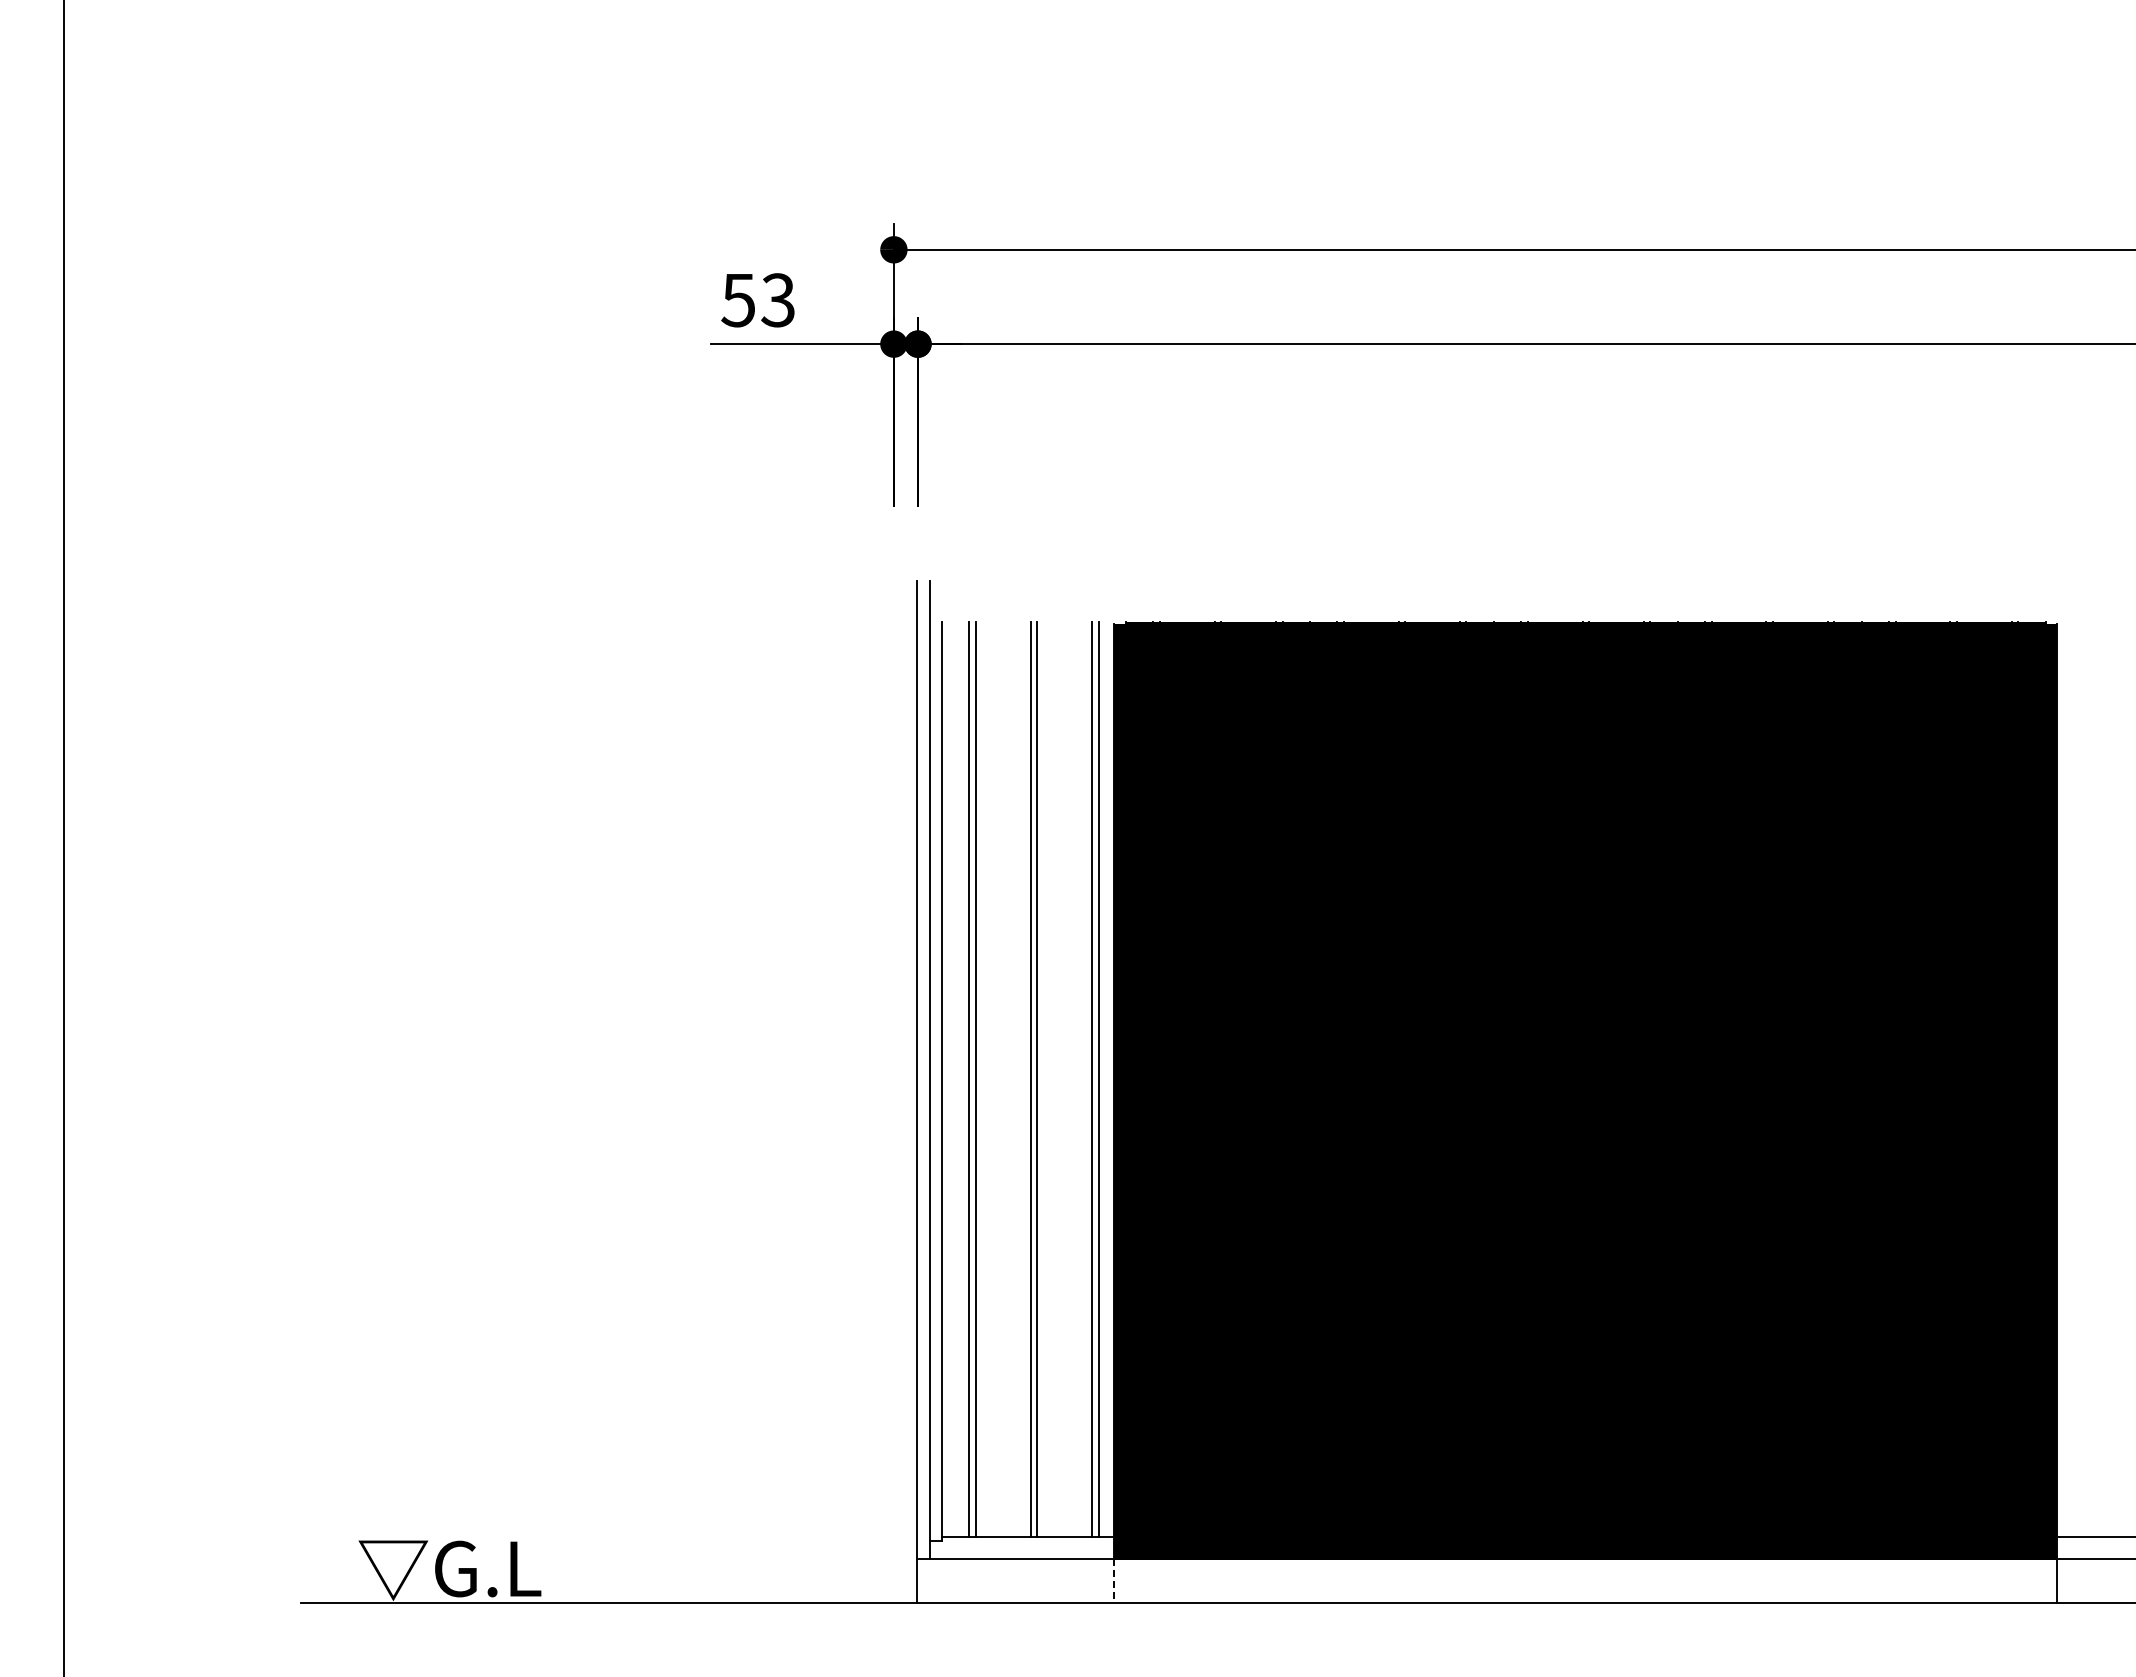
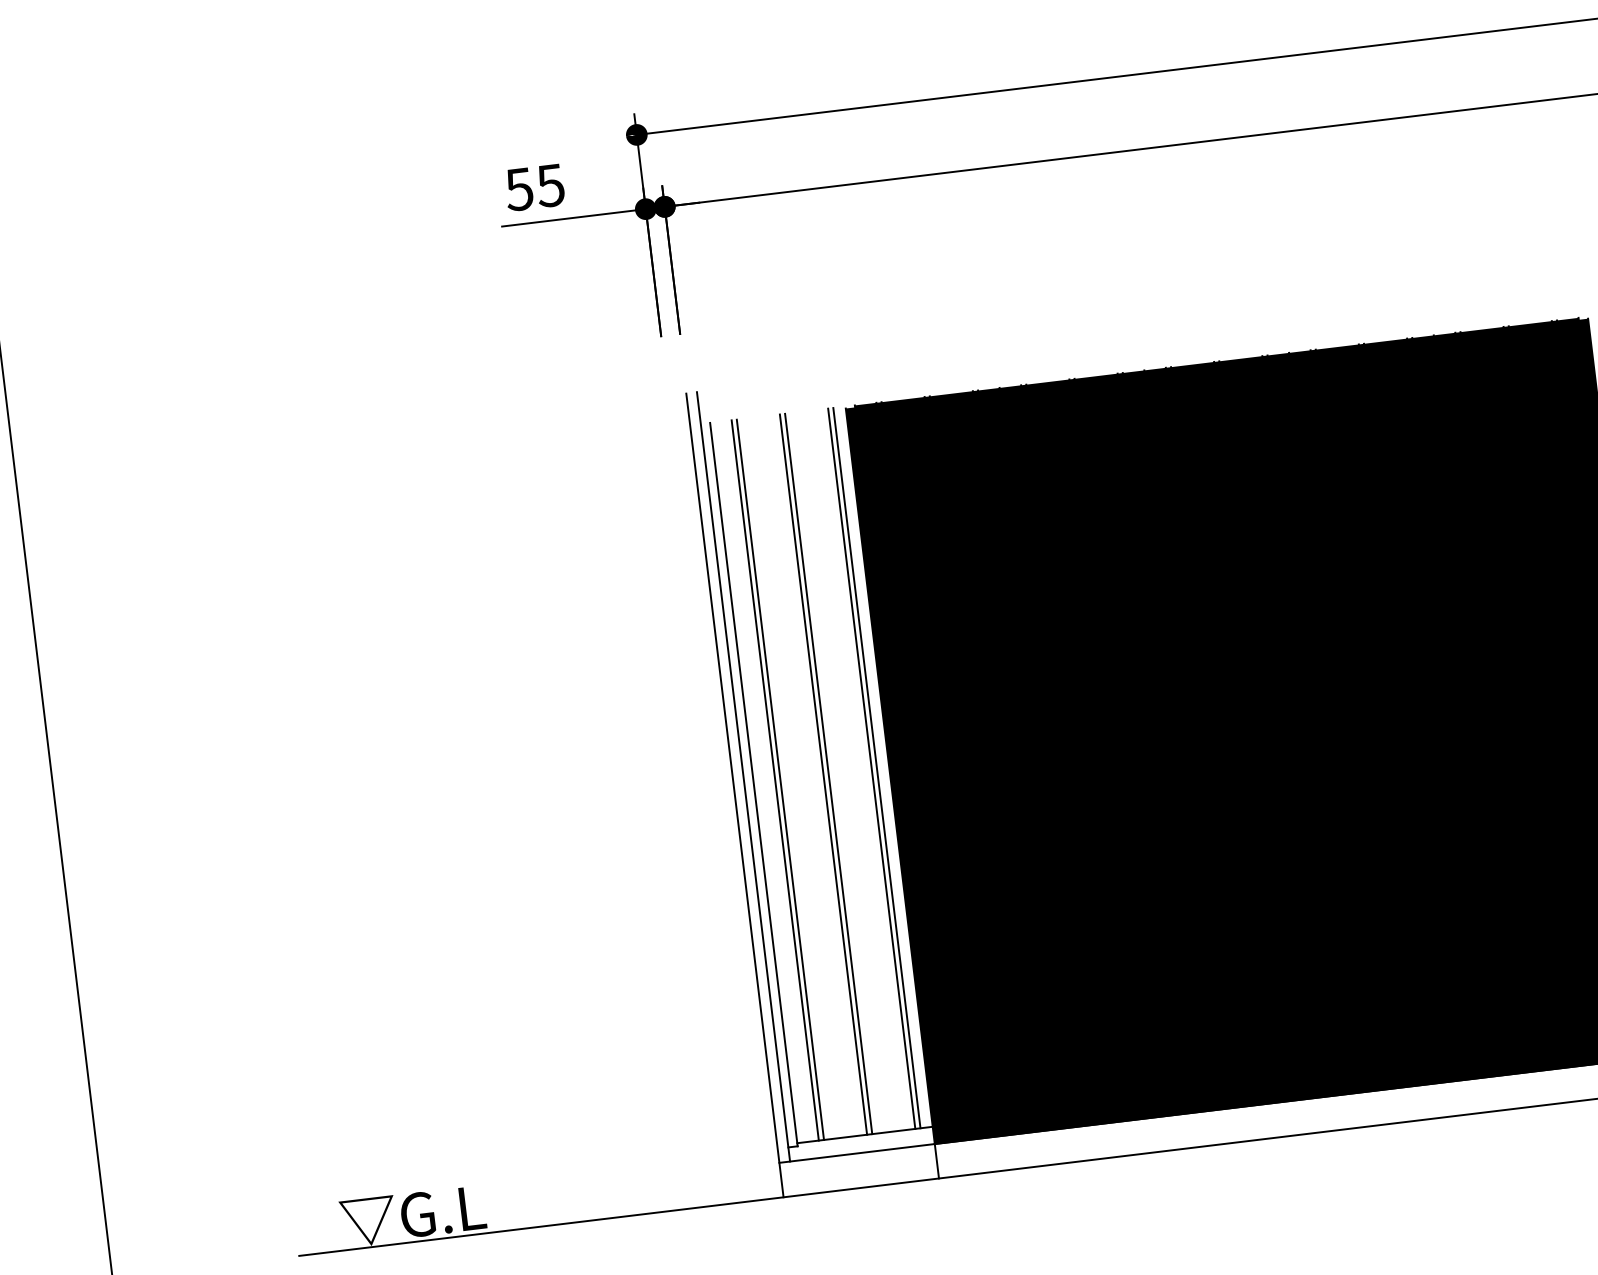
text: (777, 300) -> (550, 185), 53 -> 55
line: (1114, 1580) -> (937, 1161), dashed -> solid

